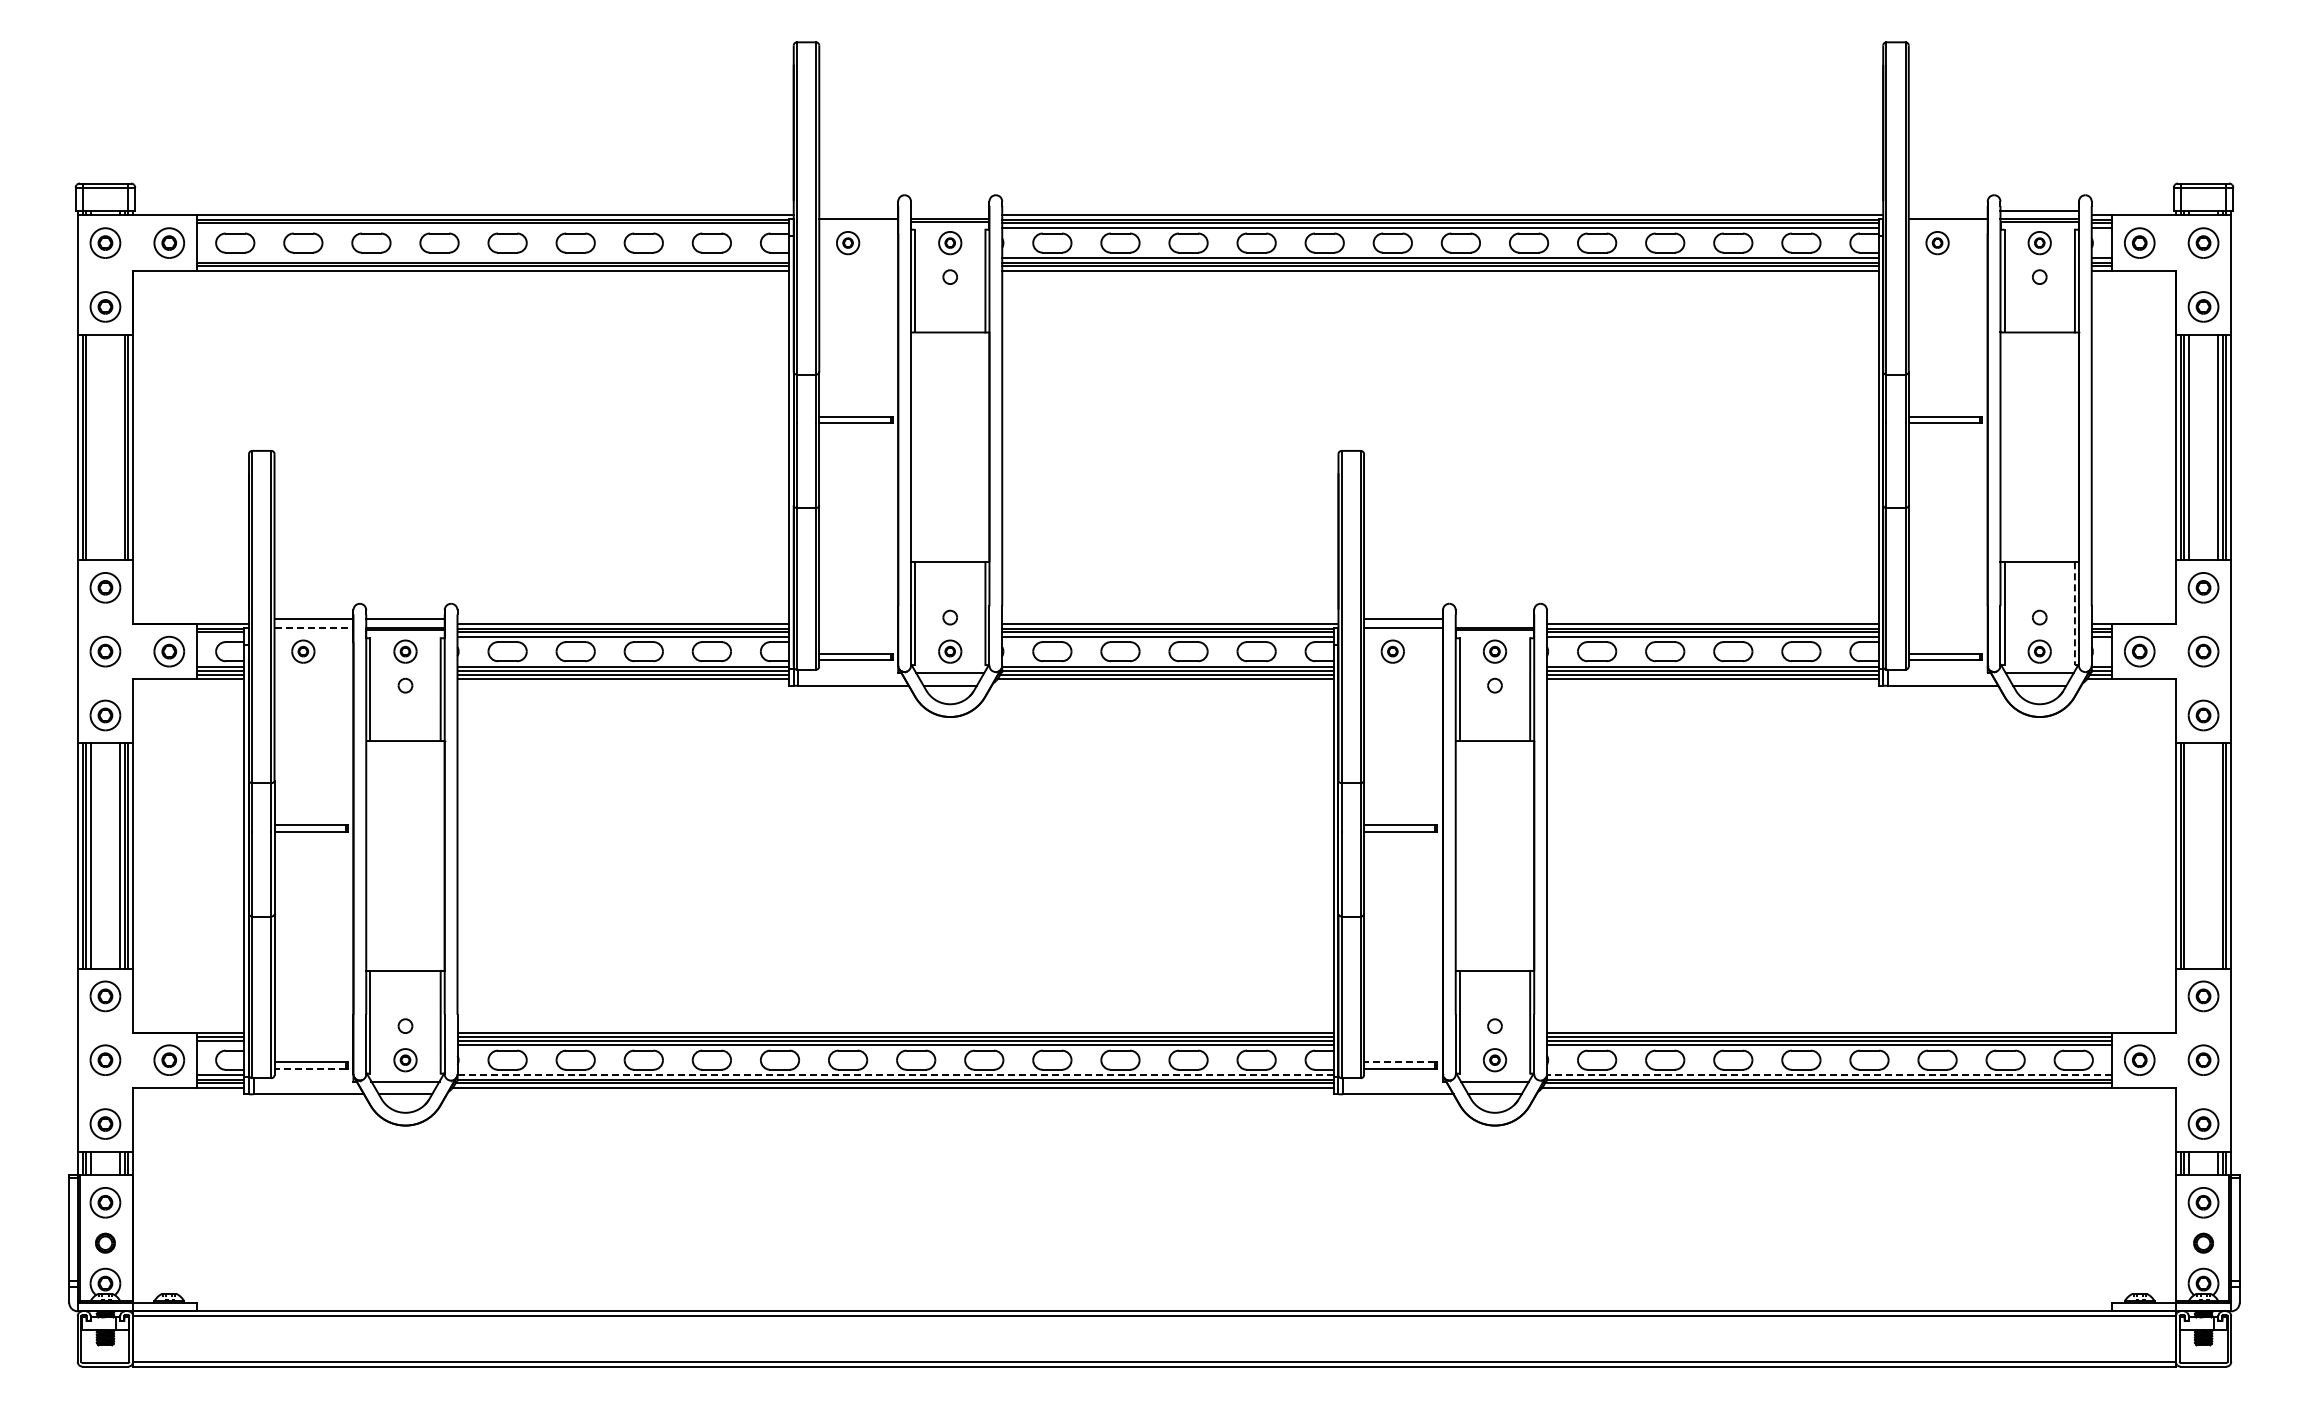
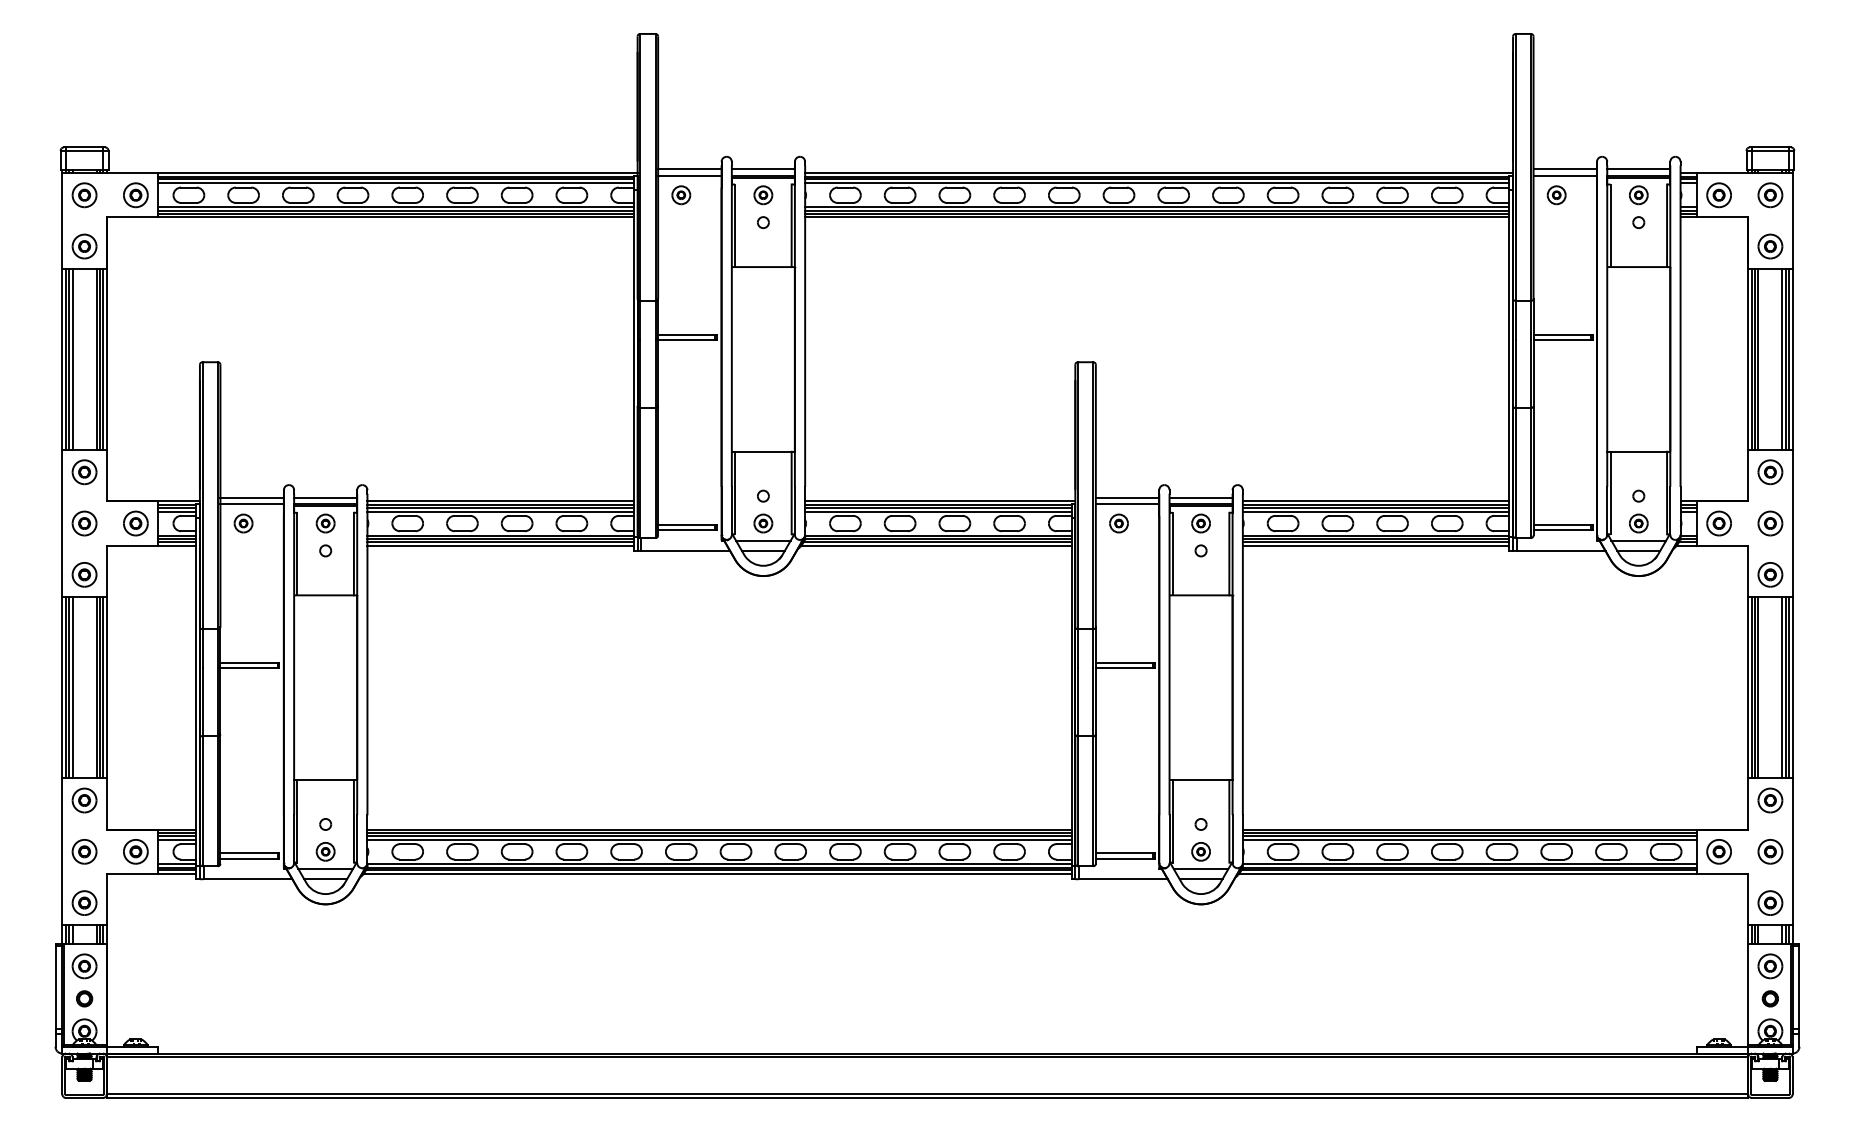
line: (858, 210) -> (689, 169), added
line: (949, 210) -> (762, 169), added
line: (1947, 210) -> (1564, 169), added
line: (492, 228) -> (395, 183), added
line: (492, 257) -> (395, 206), added
line: (90, 447) -> (72, 359), added
line: (120, 447) -> (96, 359), added
line: (2074, 614) -> (1666, 493), dashed -> solid
line: (1494, 619) -> (1200, 497), added
line: (314, 627) -> (252, 504), dashed -> solid
line: (220, 636) -> (177, 511), added
line: (2188, 855) -> (1758, 687), added
line: (2218, 855) -> (1782, 687), added
line: (220, 1045) -> (177, 839), added
line: (1399, 1062) -> (1124, 853), dashed -> solid
line: (310, 1068) -> (249, 858), dashed -> solid
line: (895, 1075) -> (719, 864), dashed -> solid
line: (1829, 1075) -> (1469, 864), dashed -> solid

